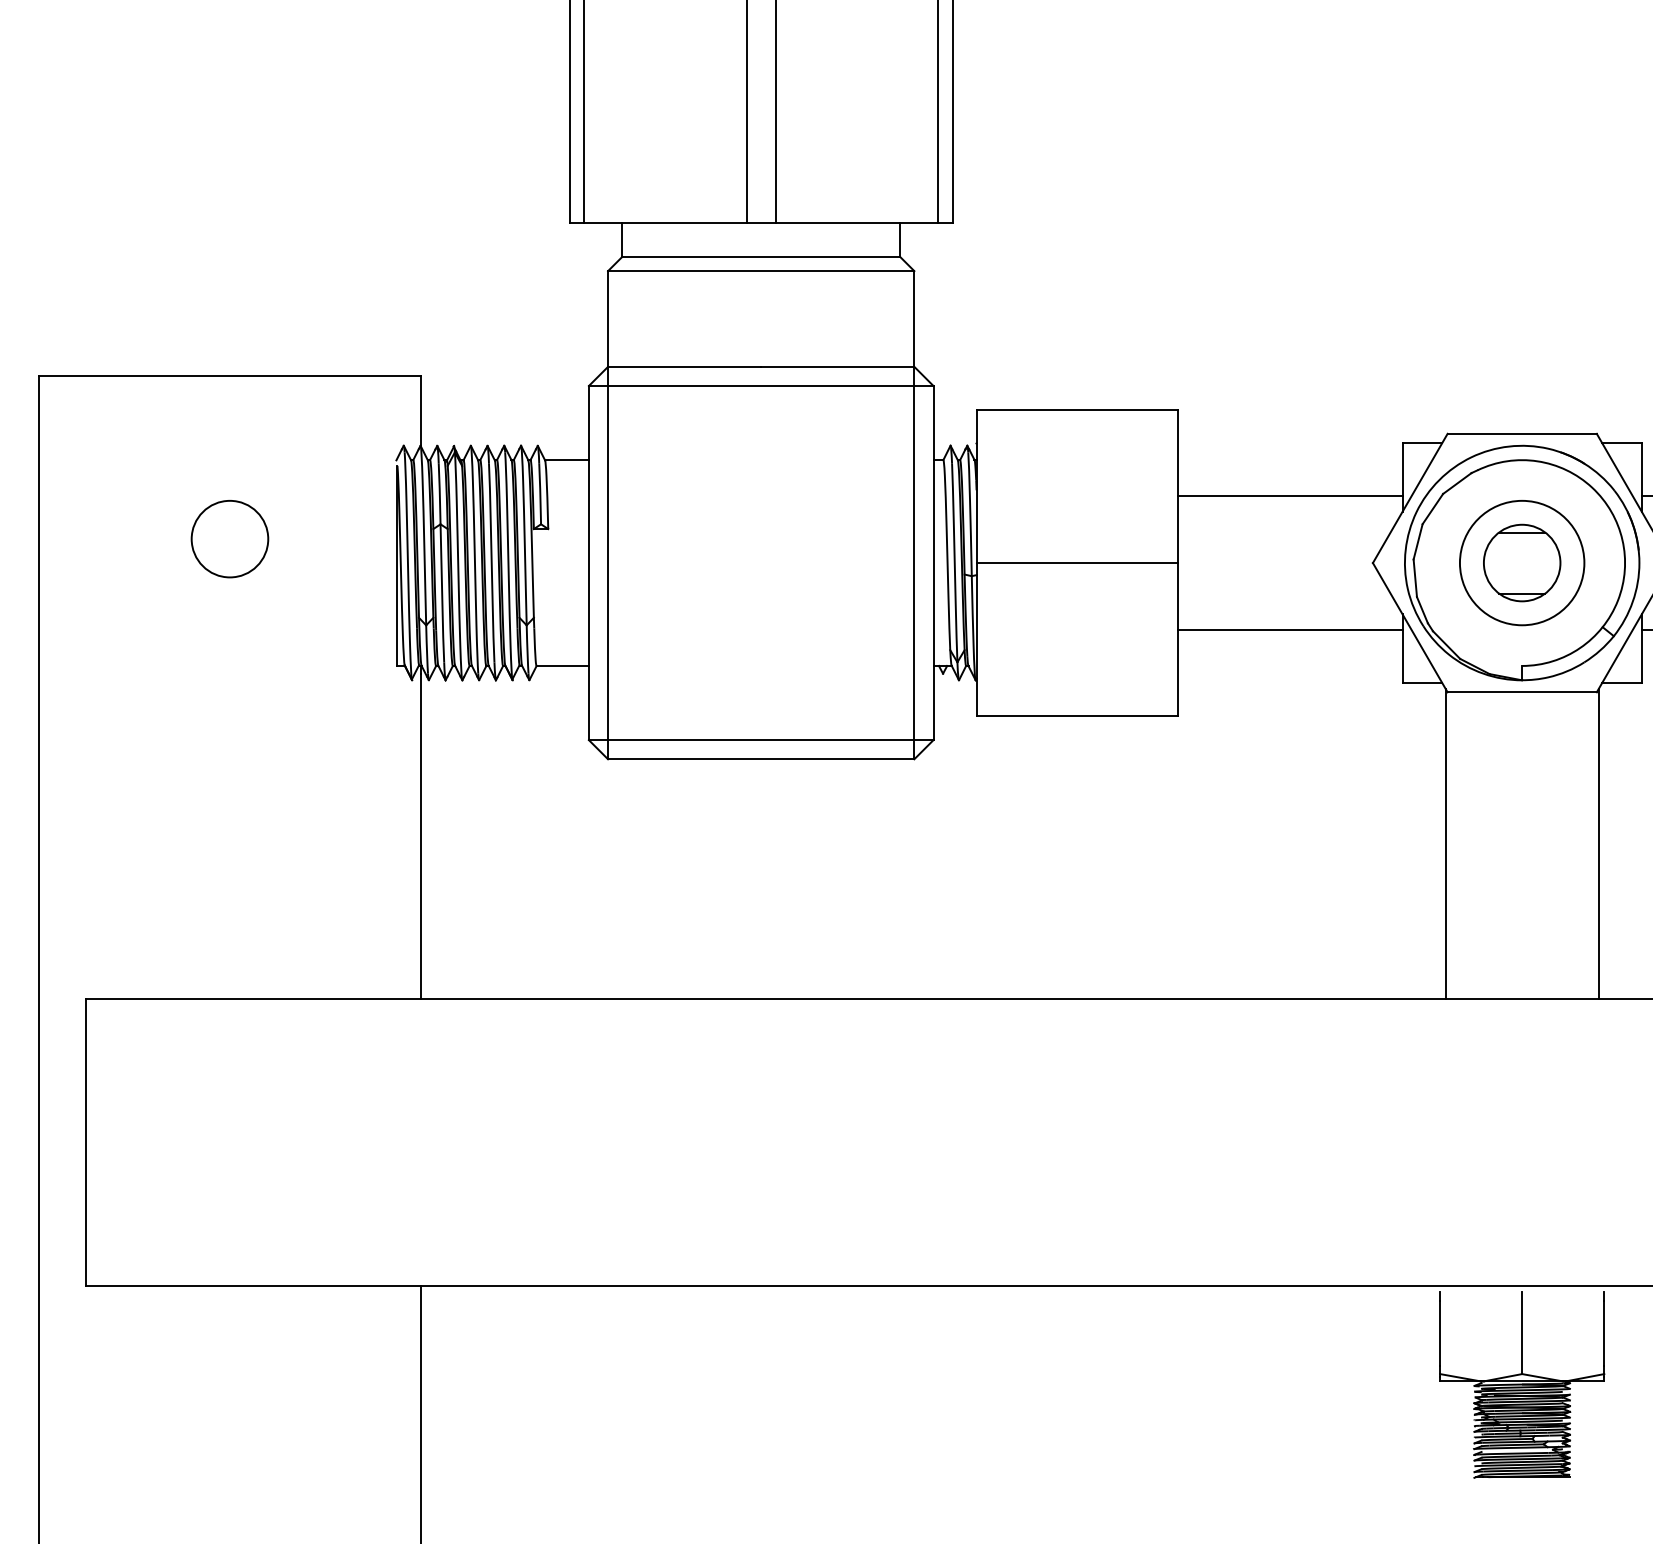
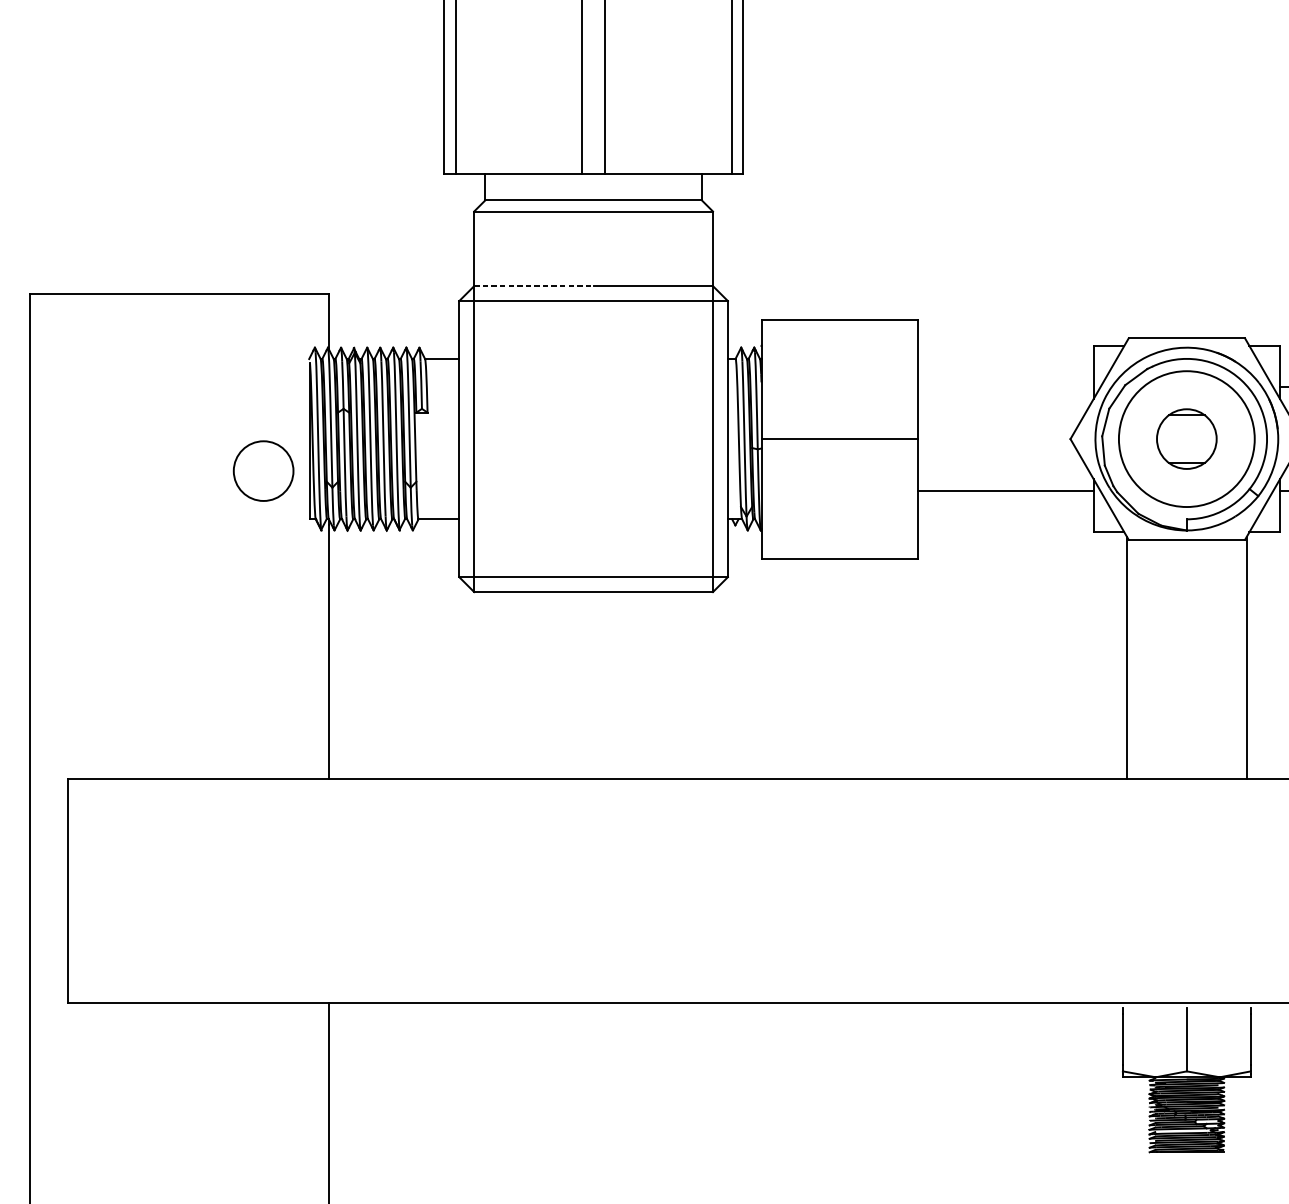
line: (684, 366) -> (533, 285), solid -> dashed
line: (1289, 496) -> (1005, 387), removed
circle: (229, 539) -> (263, 471), moved
circle: (1521, 562) -> (1186, 438), size x1.4

